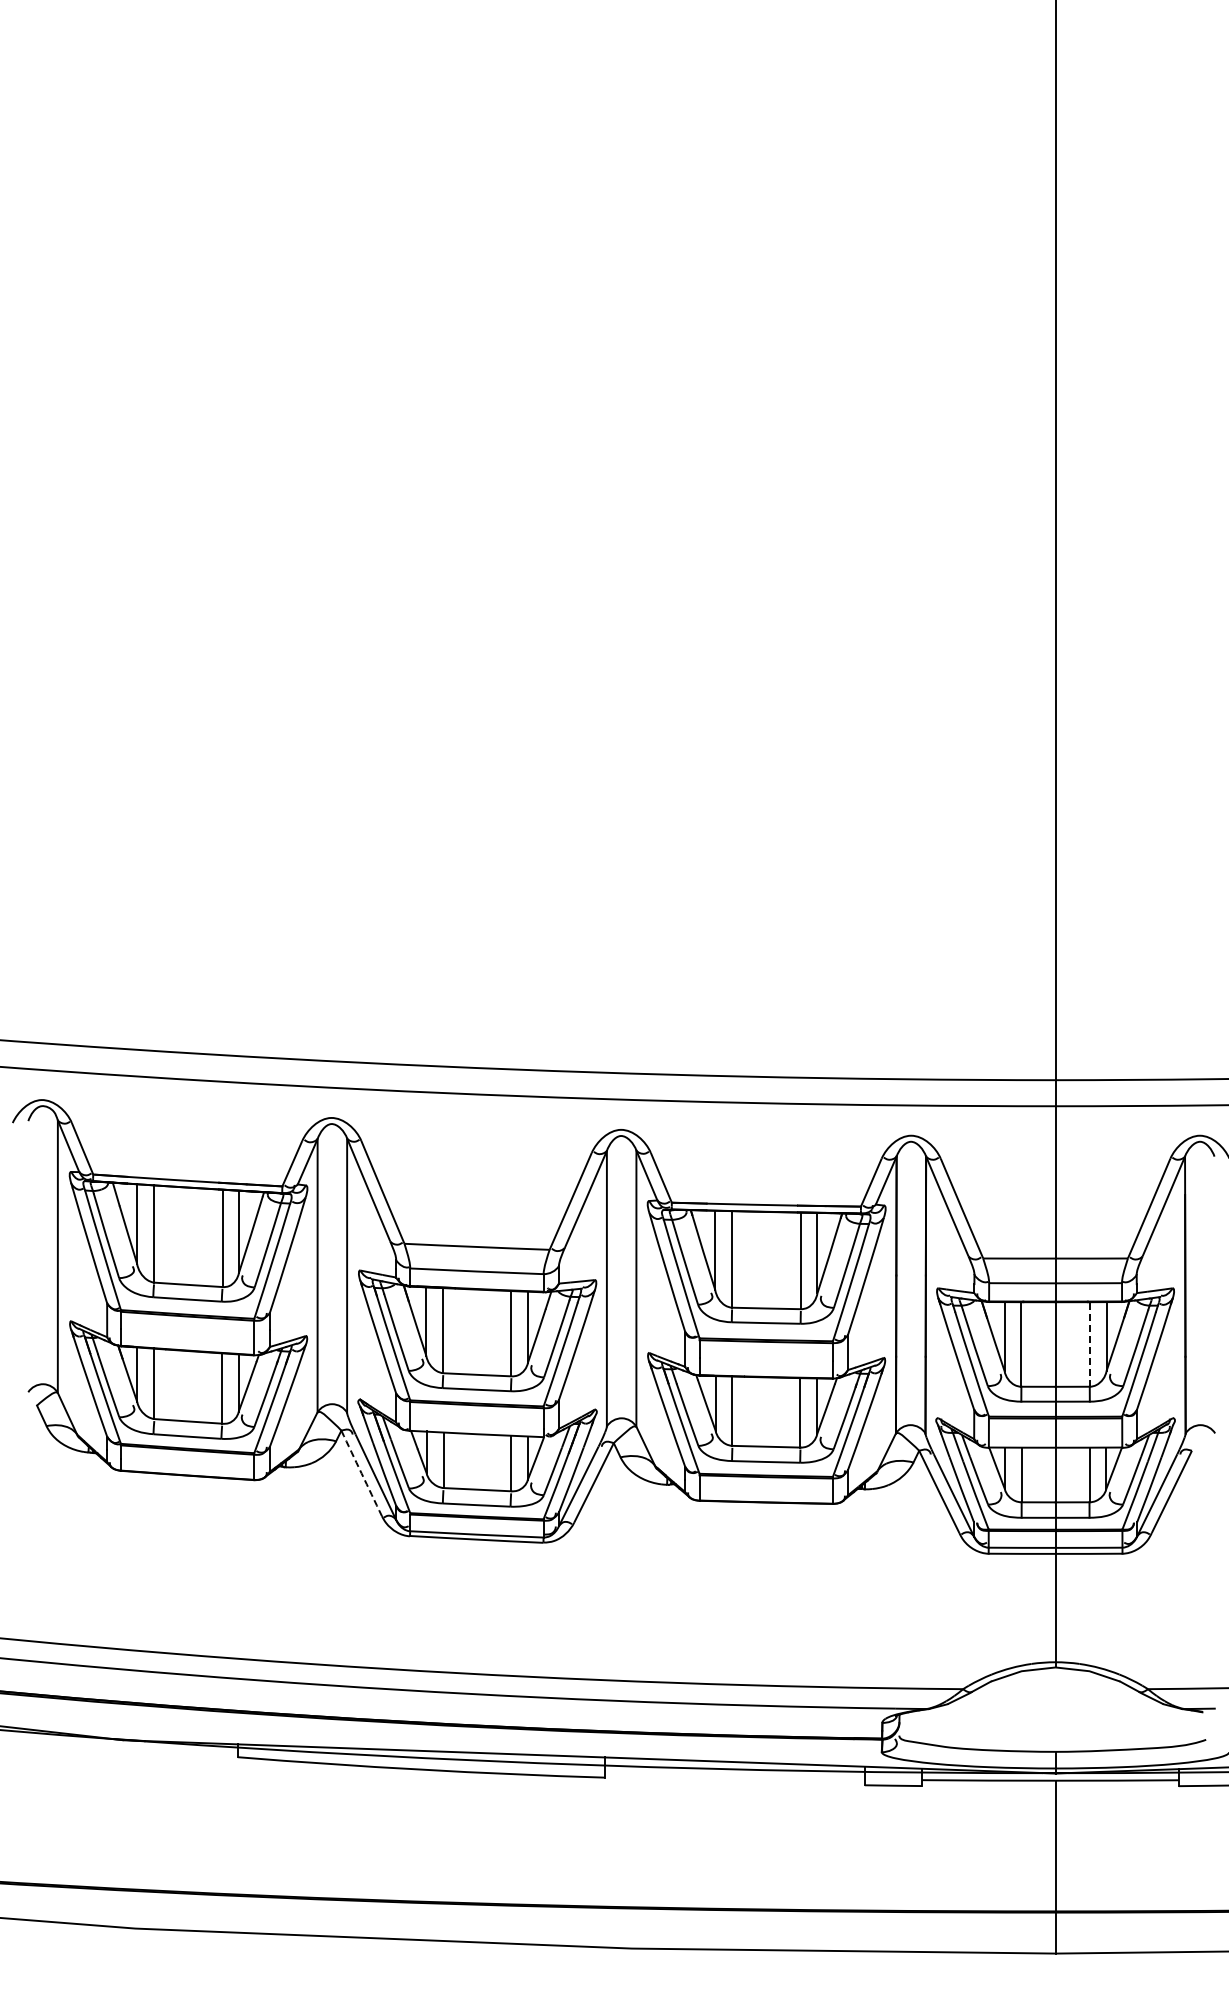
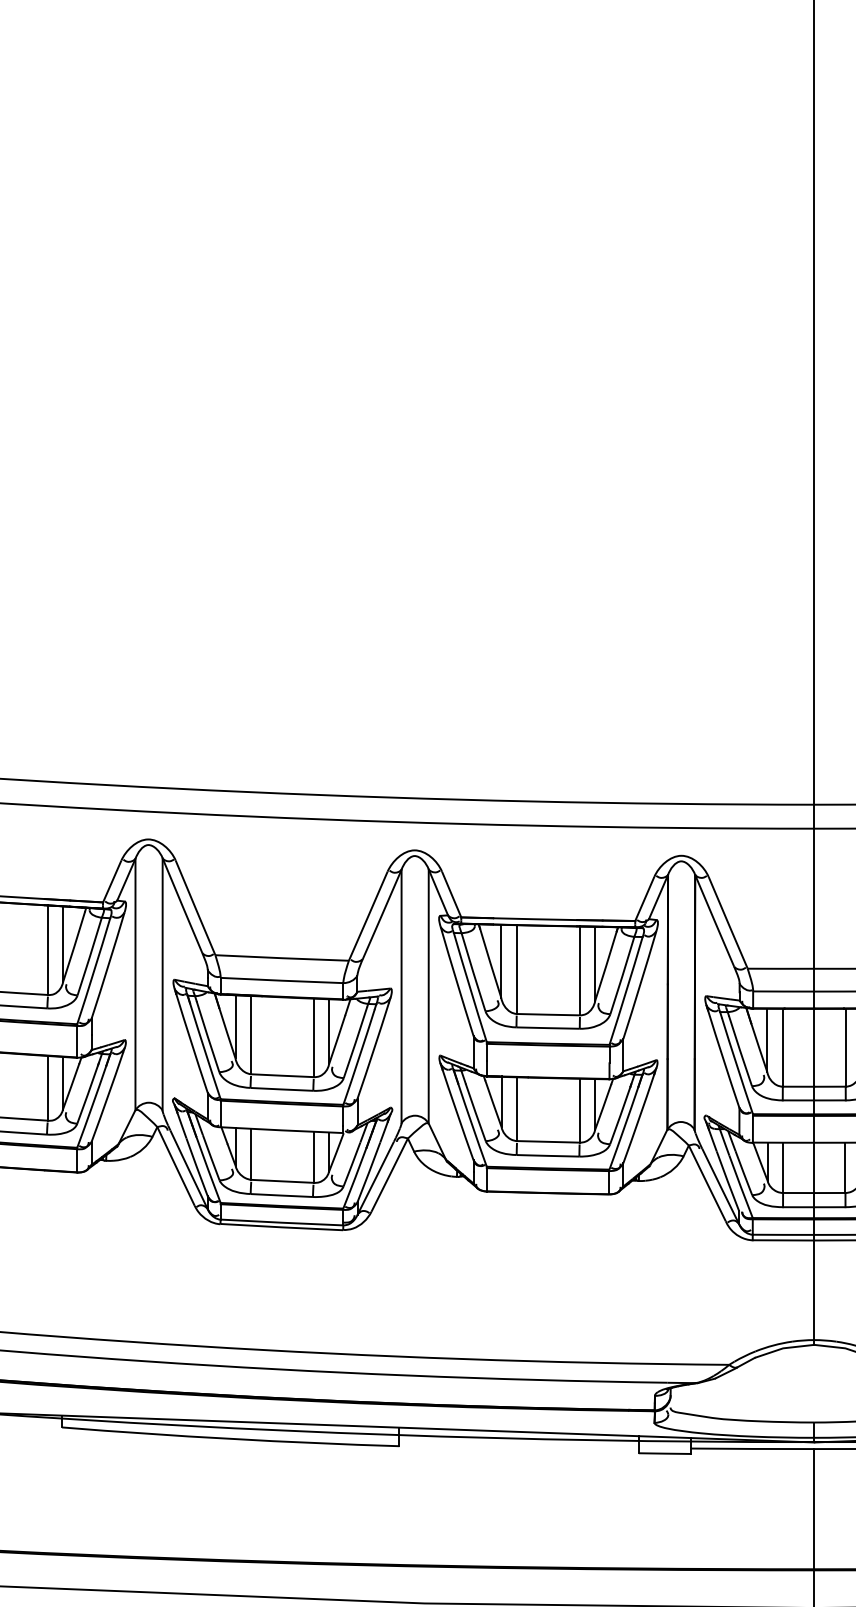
line: (1089, 1343) -> (845, 1046), dashed -> solid
arc: (361, 1473) -> (175, 1166), dashed -> solid

